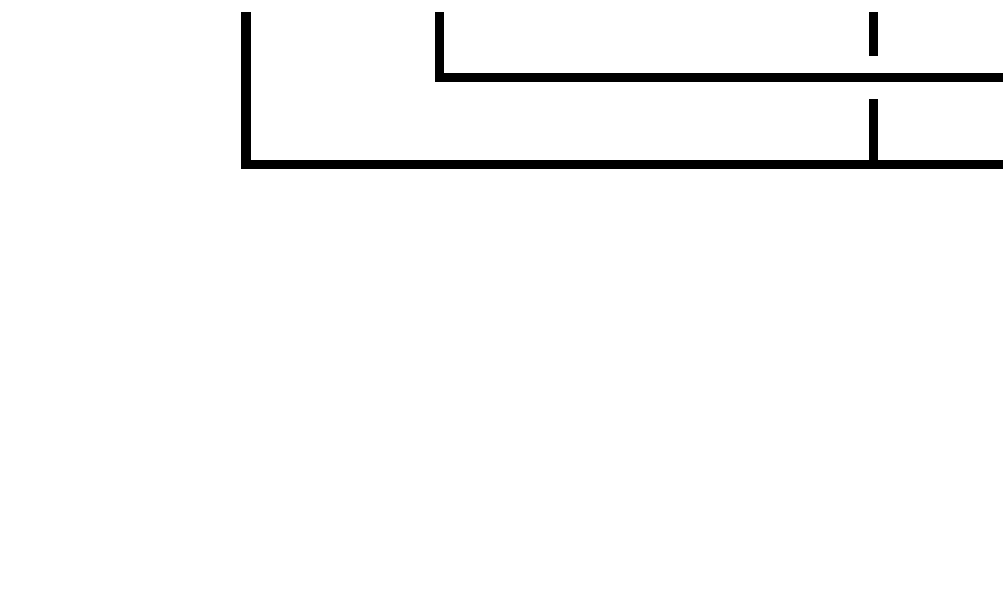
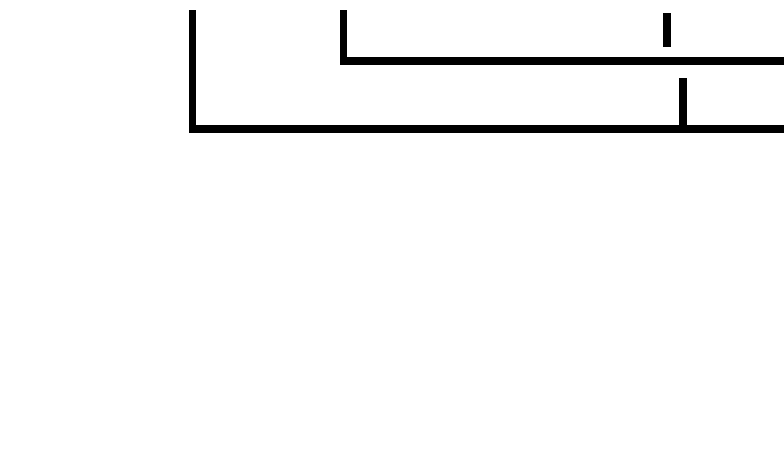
line: (873, 33) -> (666, 29), moved

